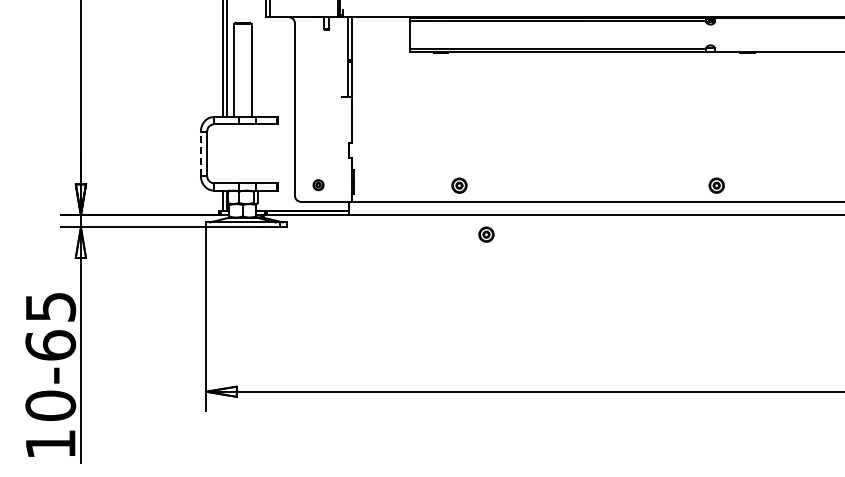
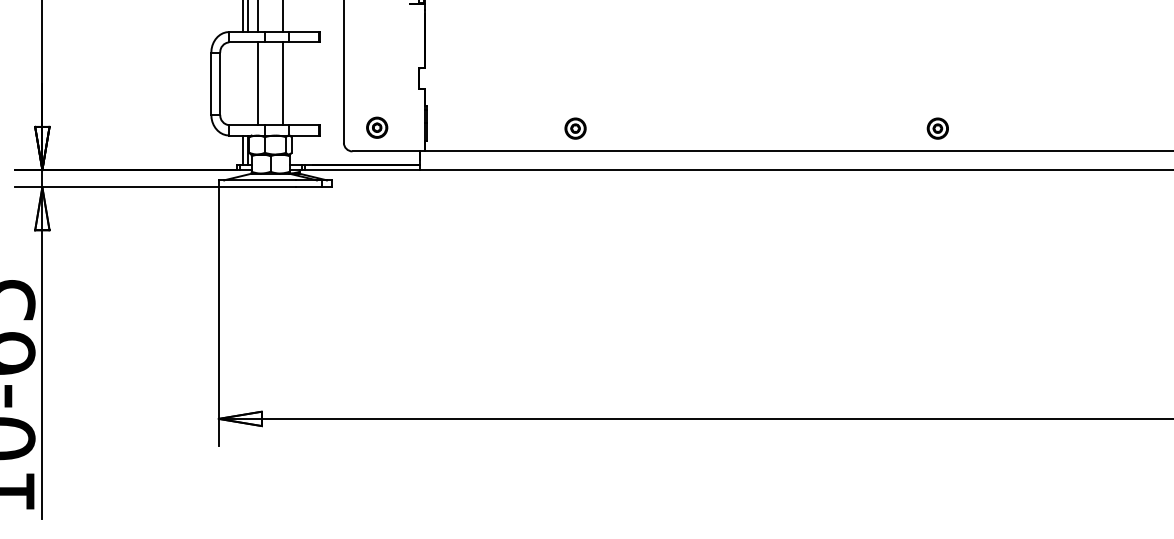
line: (200, 153) -> (210, 83), dashed -> solid
line: (234, 153) -> (258, 83), added
line: (251, 153) -> (282, 83), added
part: (318, 185) -> (377, 128), size x1.43
part: (486, 234) -> (613, 197), removed

